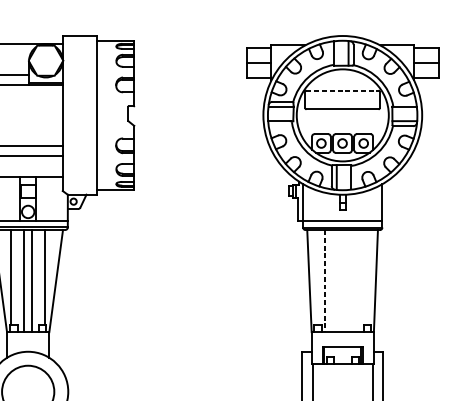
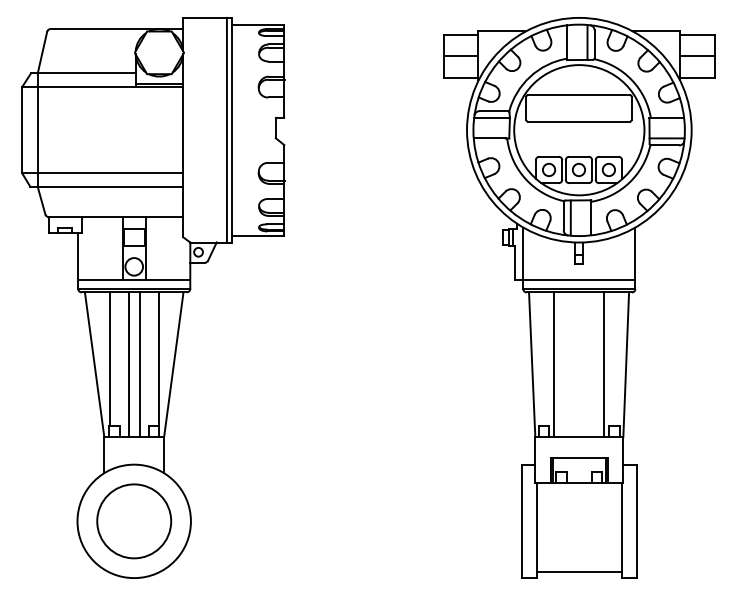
line: (342, 90) -> (579, 95), dashed -> solid
line: (93, 114) -> (226, 129), added
line: (359, 280) -> (603, 364), added
line: (325, 281) -> (554, 365), dashed -> solid

